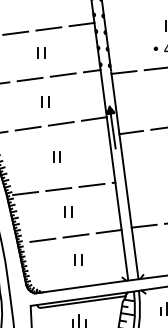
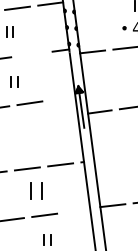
line: (62, 74) -> (31, 53), removed
line: (93, 118) -> (62, 97), removed
part: (56, 156) -> (25, 135), removed
part: (68, 211) -> (37, 190), size x1.6
line: (108, 231) -> (77, 210), removed

